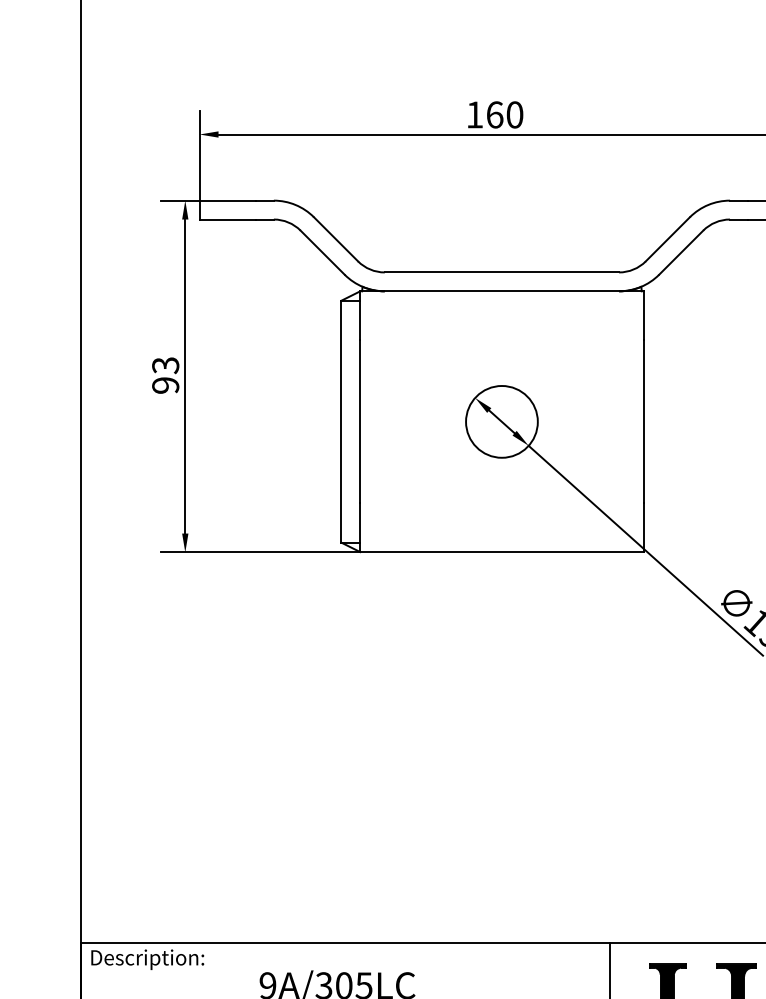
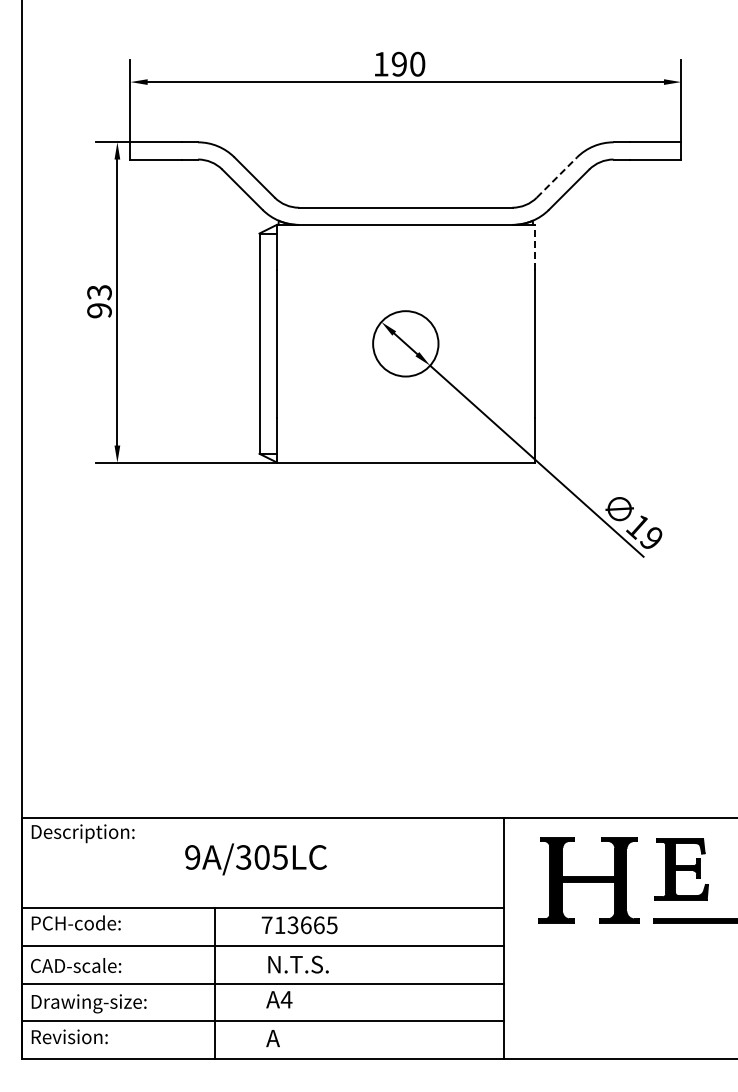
text: (495, 114) -> (399, 63), 160 -> 190
line: (668, 239) -> (557, 177), solid -> dashed
line: (643, 315) -> (534, 246), solid -> dashed

